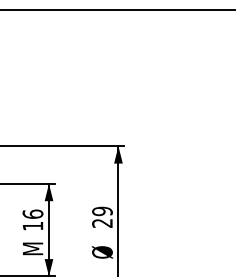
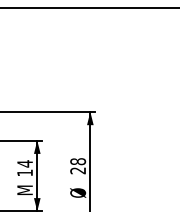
text: (102, 211) -> (78, 161), 29 -> 28
text: (32, 214) -> (24, 164), 16 -> 14

